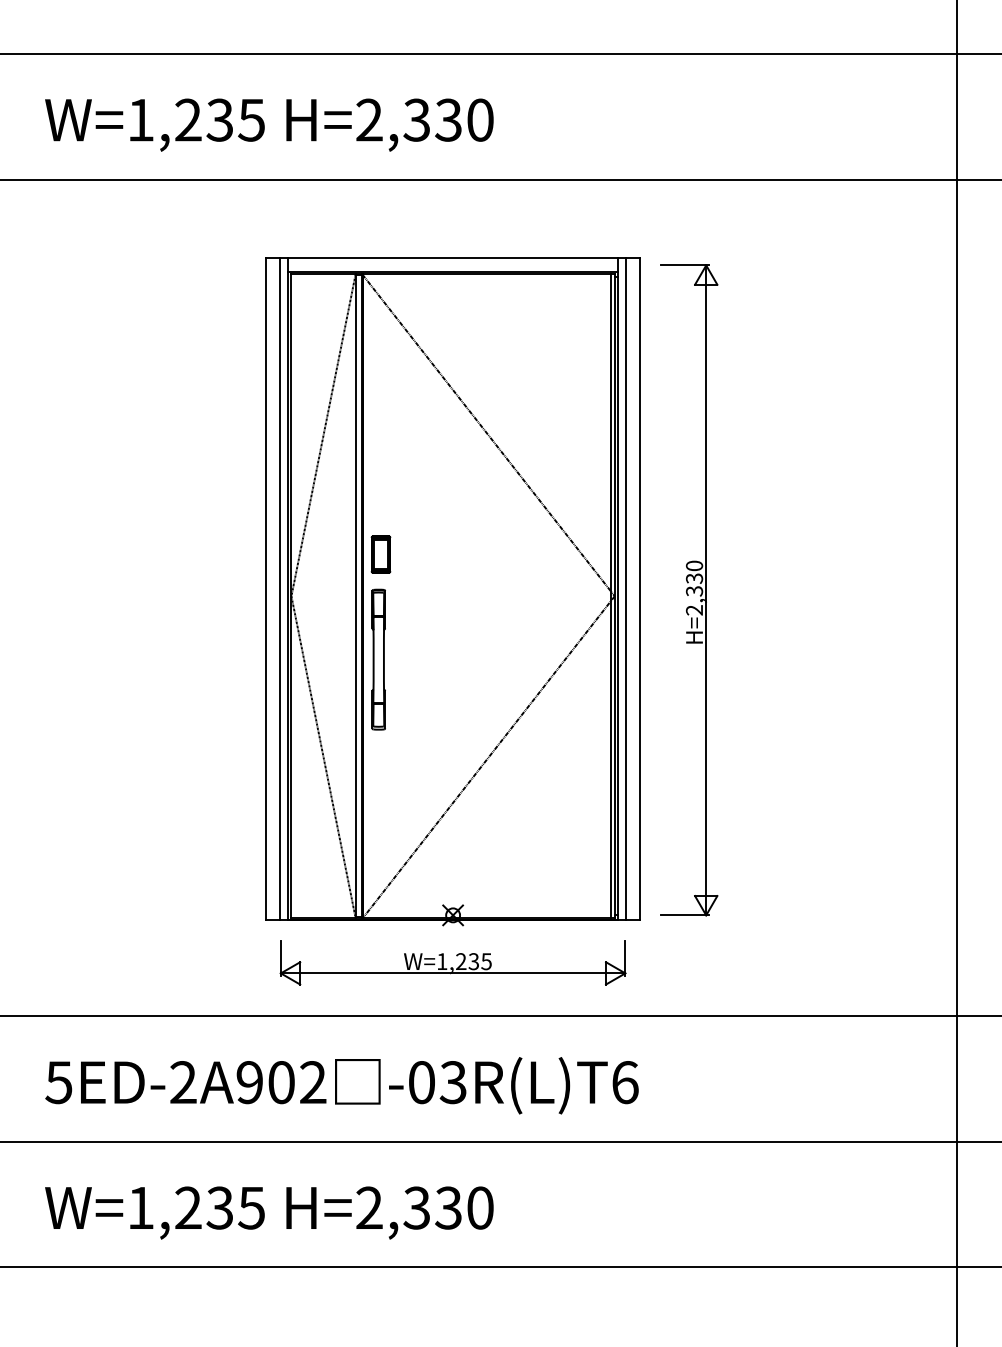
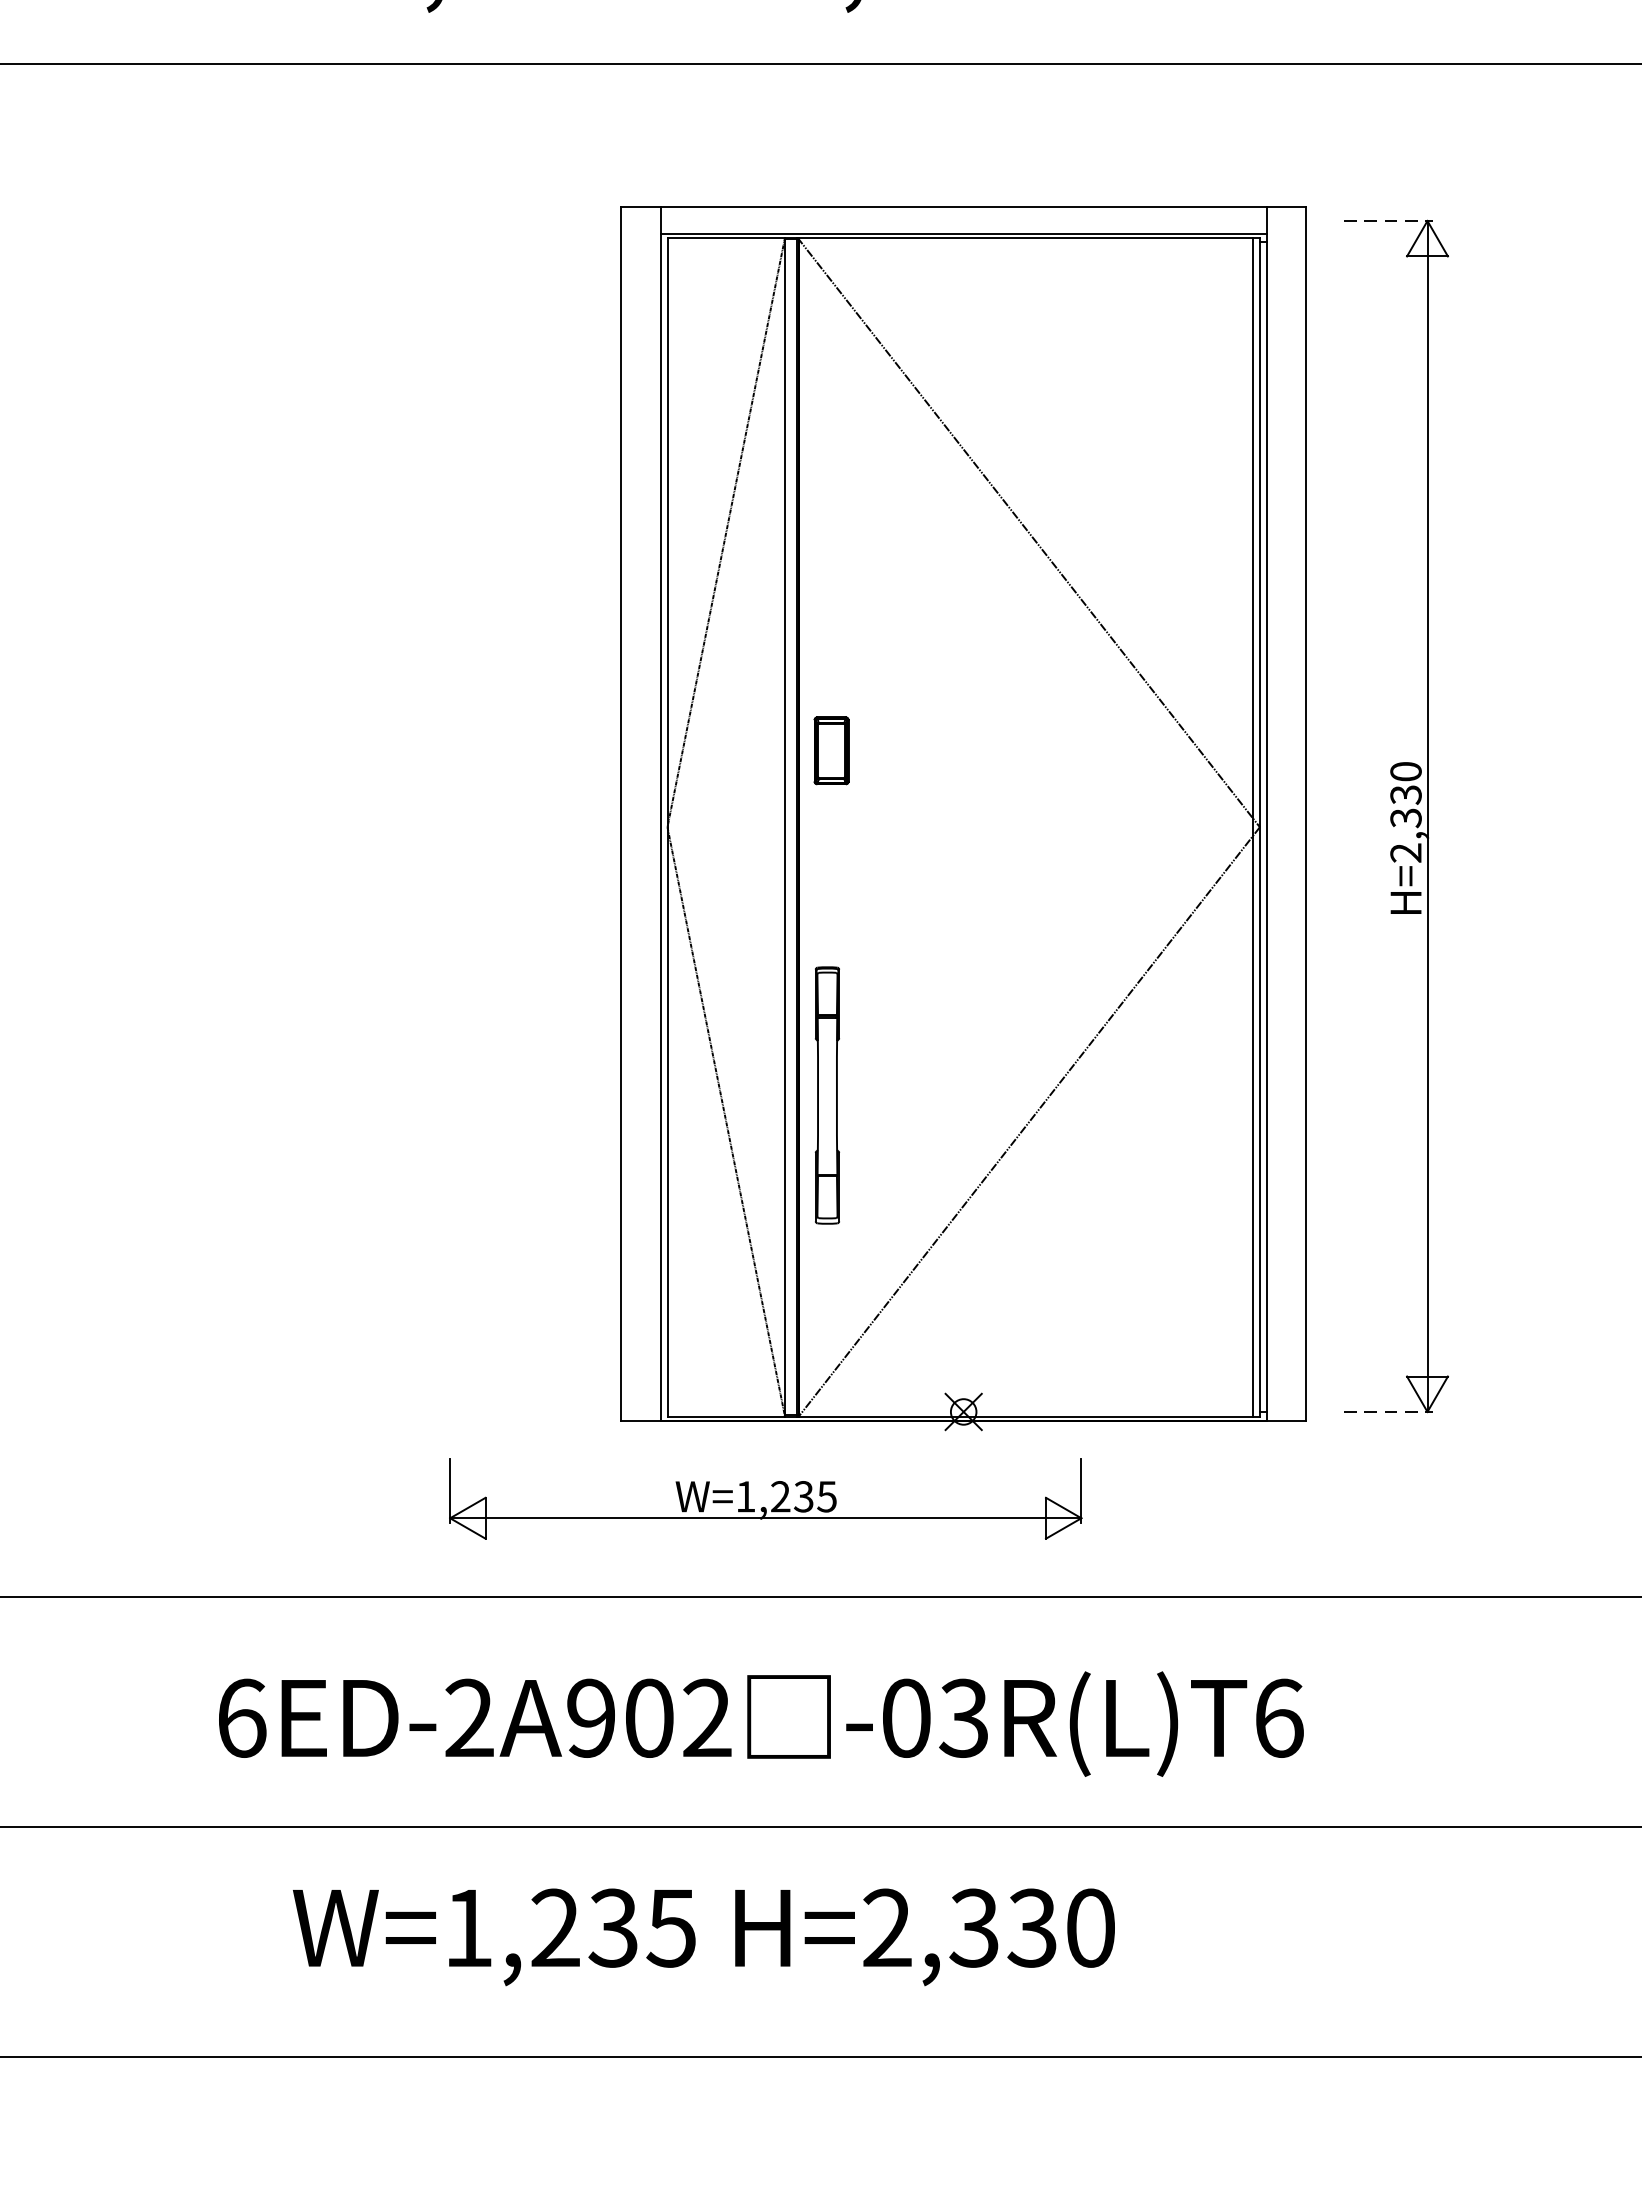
line: (685, 265) -> (1389, 221), solid -> dashed
line: (280, 588) -> (647, 812), removed
line: (625, 588) -> (1279, 812), removed
part: (378, 659) -> (826, 1095), moved
line: (685, 915) -> (1389, 1412), solid -> dashed
part: (452, 962) -> (764, 1498), moved
text: (58, 1082) -> (240, 1718), 5ED-2A902 -> 6ED-2A902
text: (269, 1212) -> (704, 1936), moved

